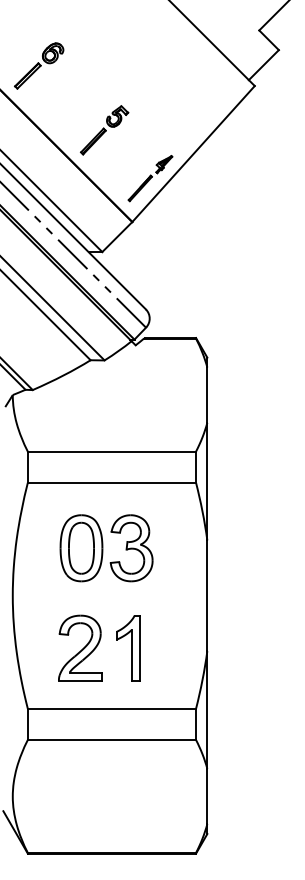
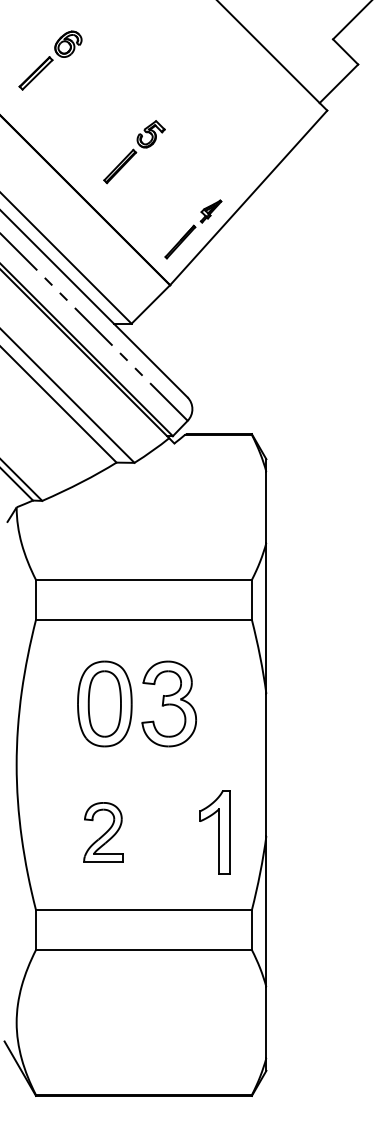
part: (39, 65) -> (50, 59), moved
part: (104, 130) -> (134, 152), moved
part: (80, 647) -> (103, 831), size x0.7
part: (128, 648) -> (215, 832), moved

